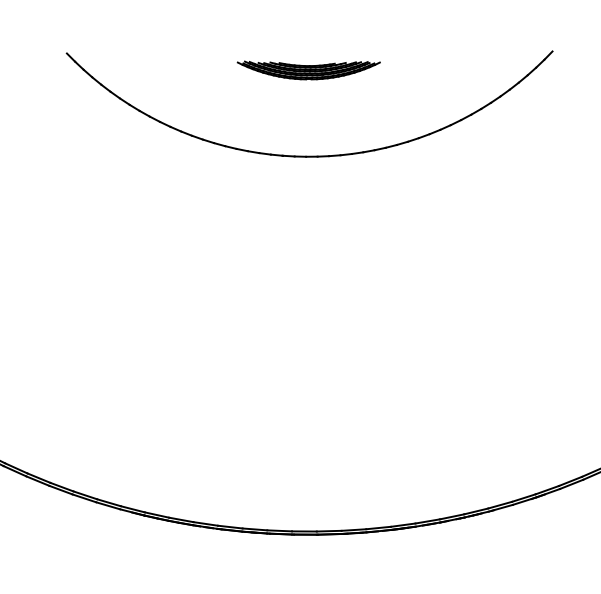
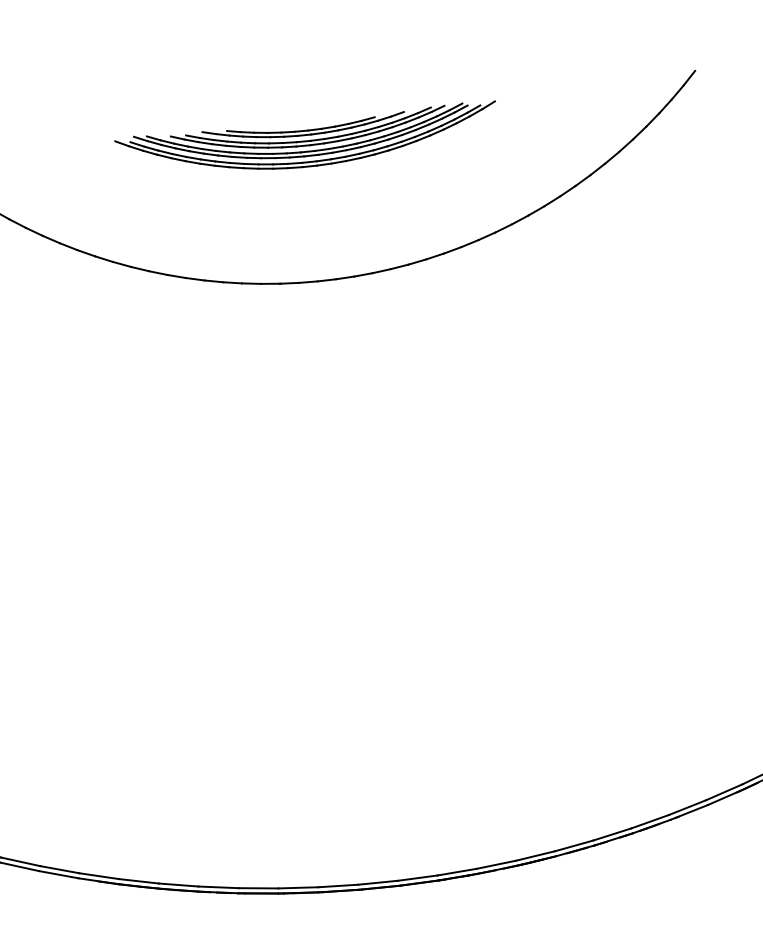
part: (308, 70) -> (306, 142), size x1.67

